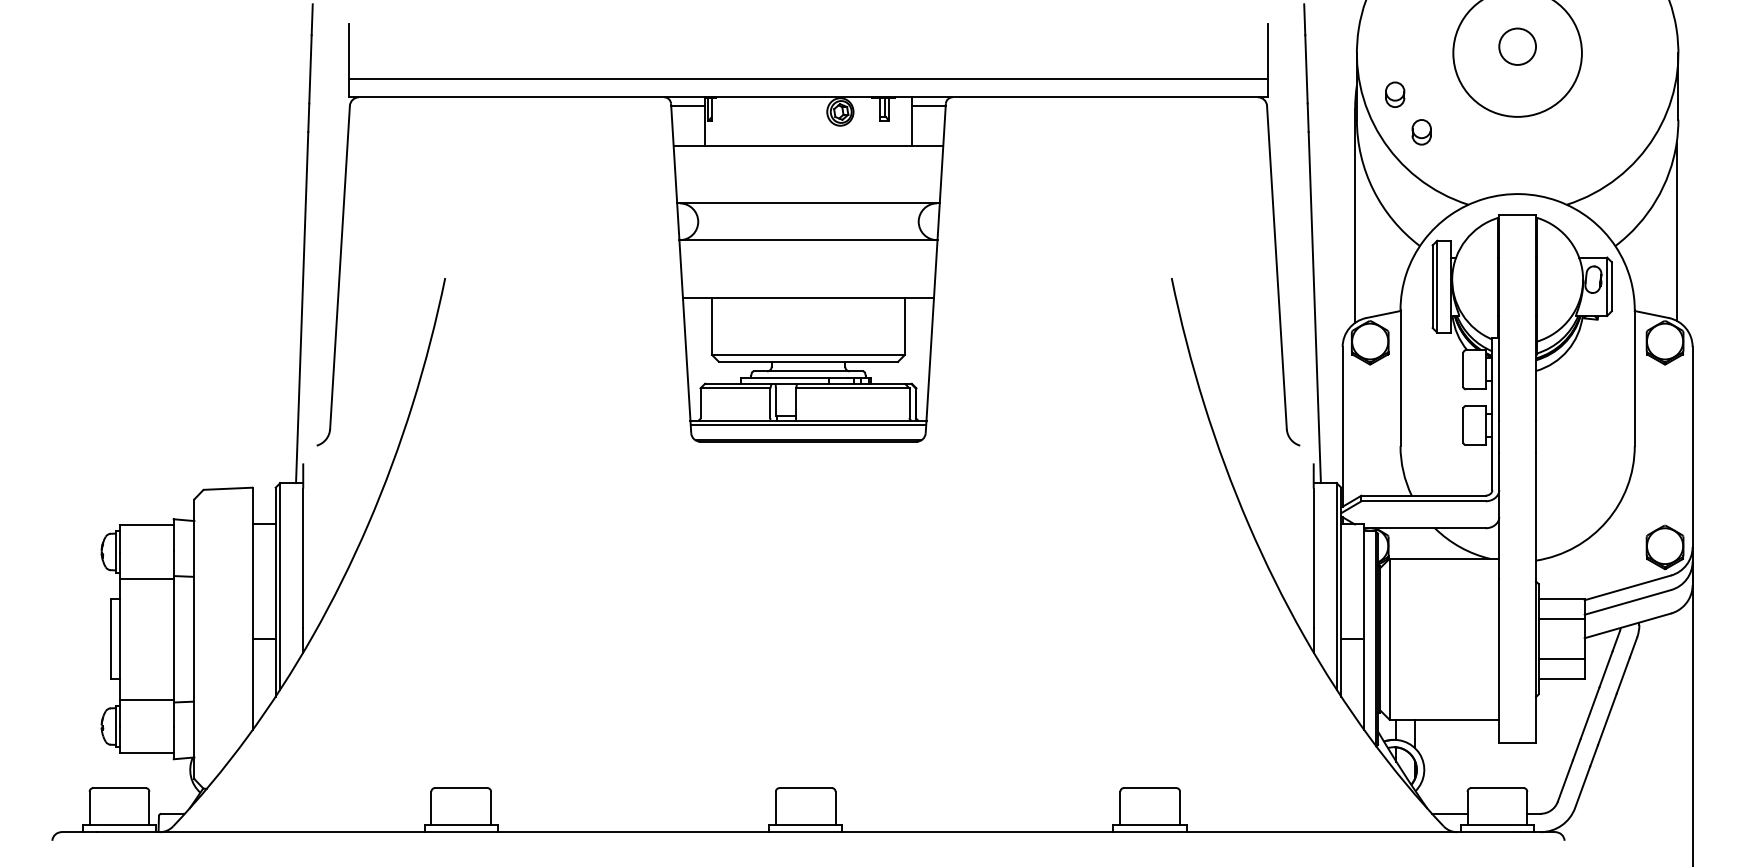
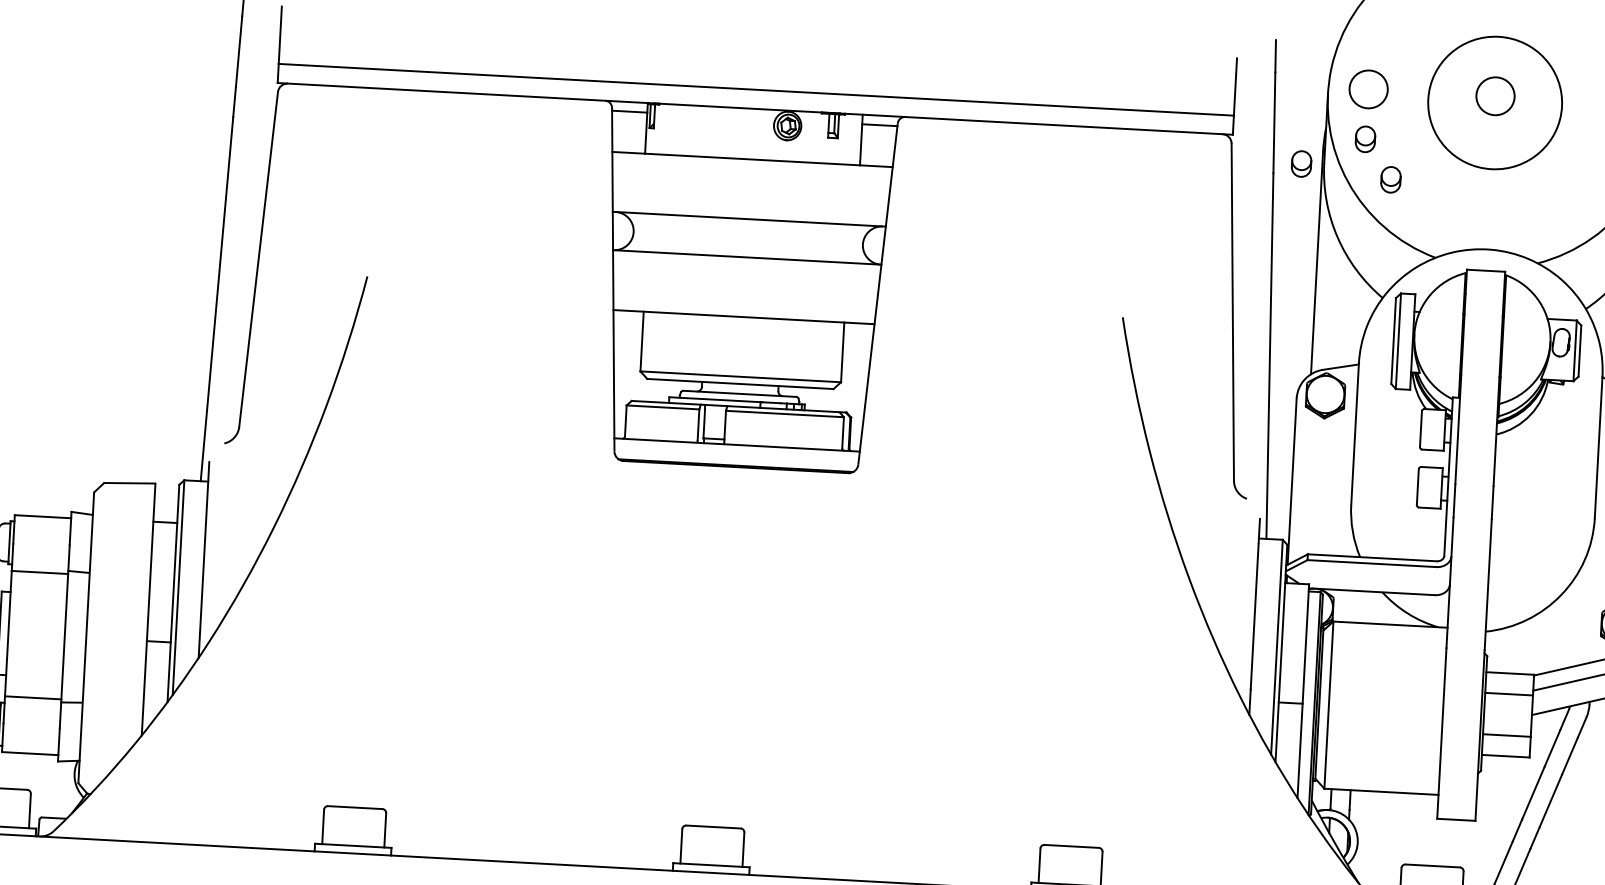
part: (1395, 46) -> (1368, 89), added
part: (1335, 121) -> (1301, 163), added
line: (808, 425) -> (736, 450), removed

